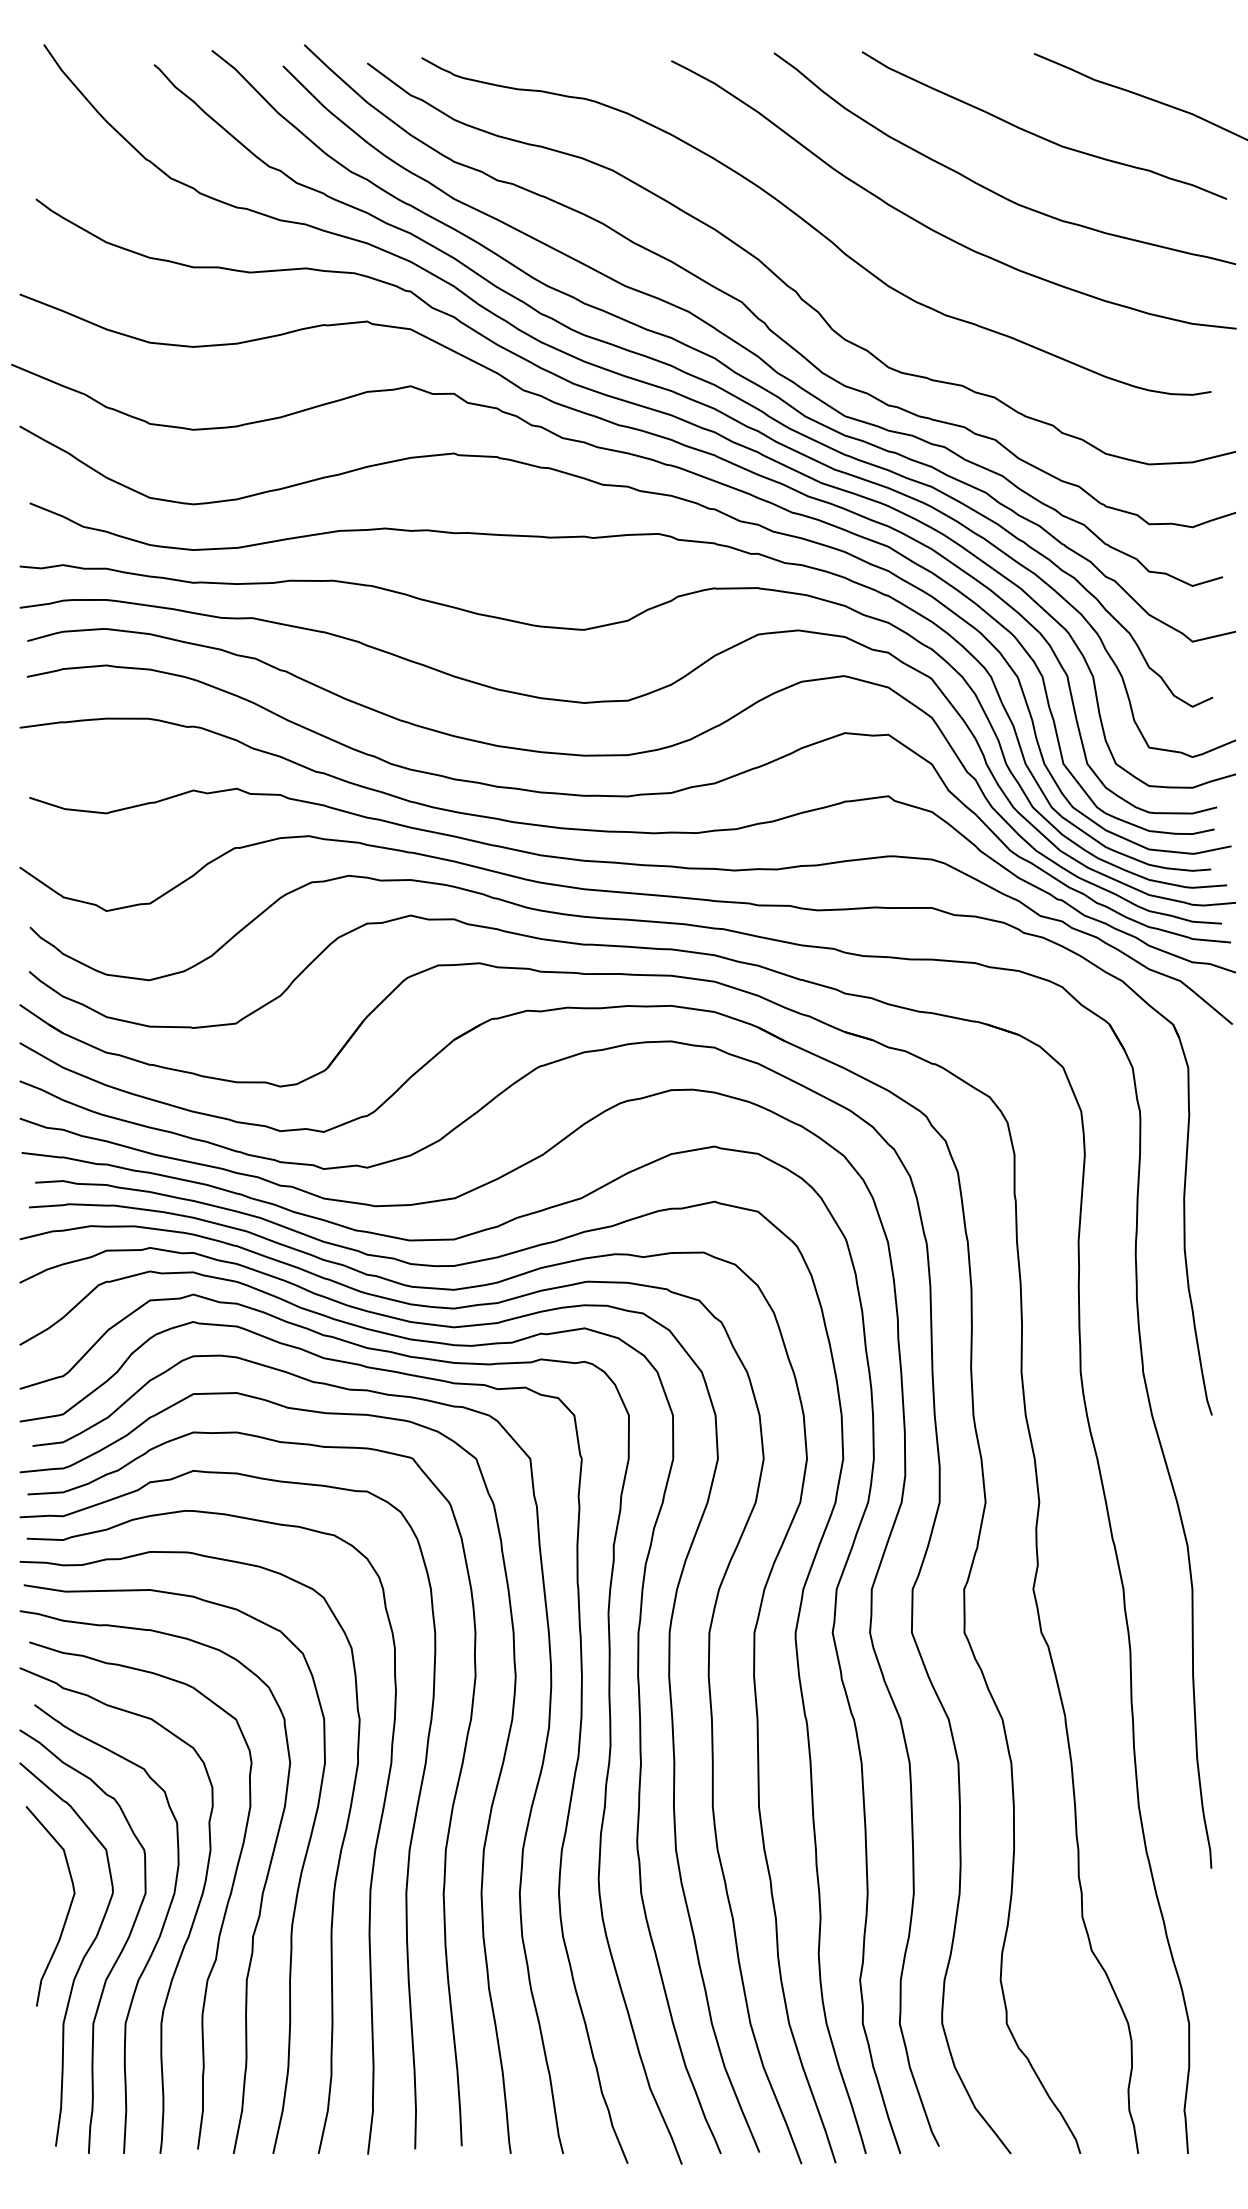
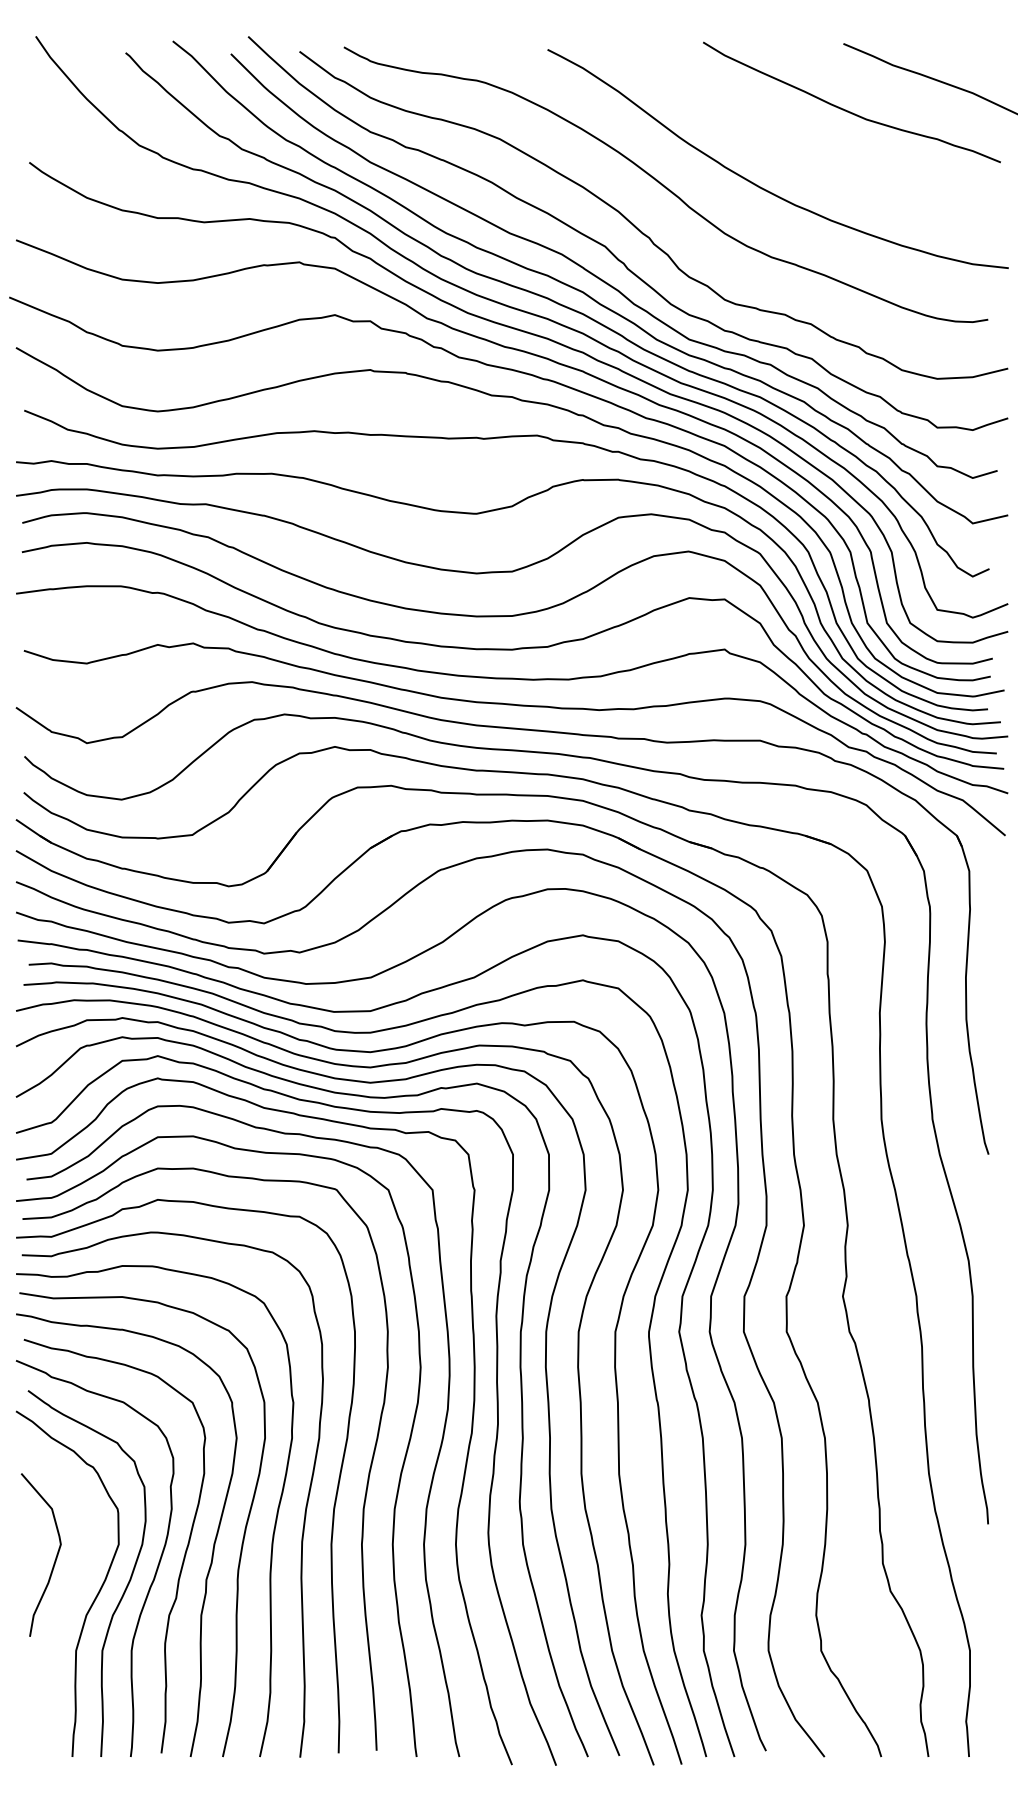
curve: (988, 188) -> (806, 153), removed
curve: (80, 1962) -> (65, 1600), removed

